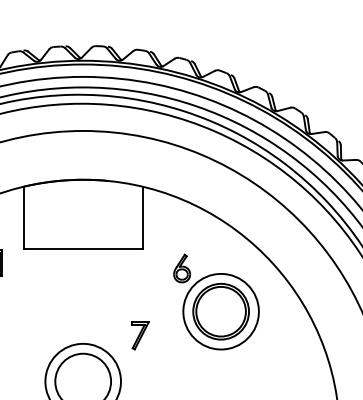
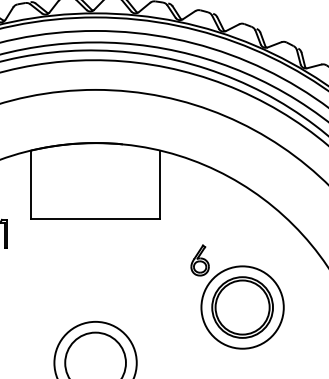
part: (216, 301) -> (237, 296), moved
part: (140, 335) -> (158, 312), removed

